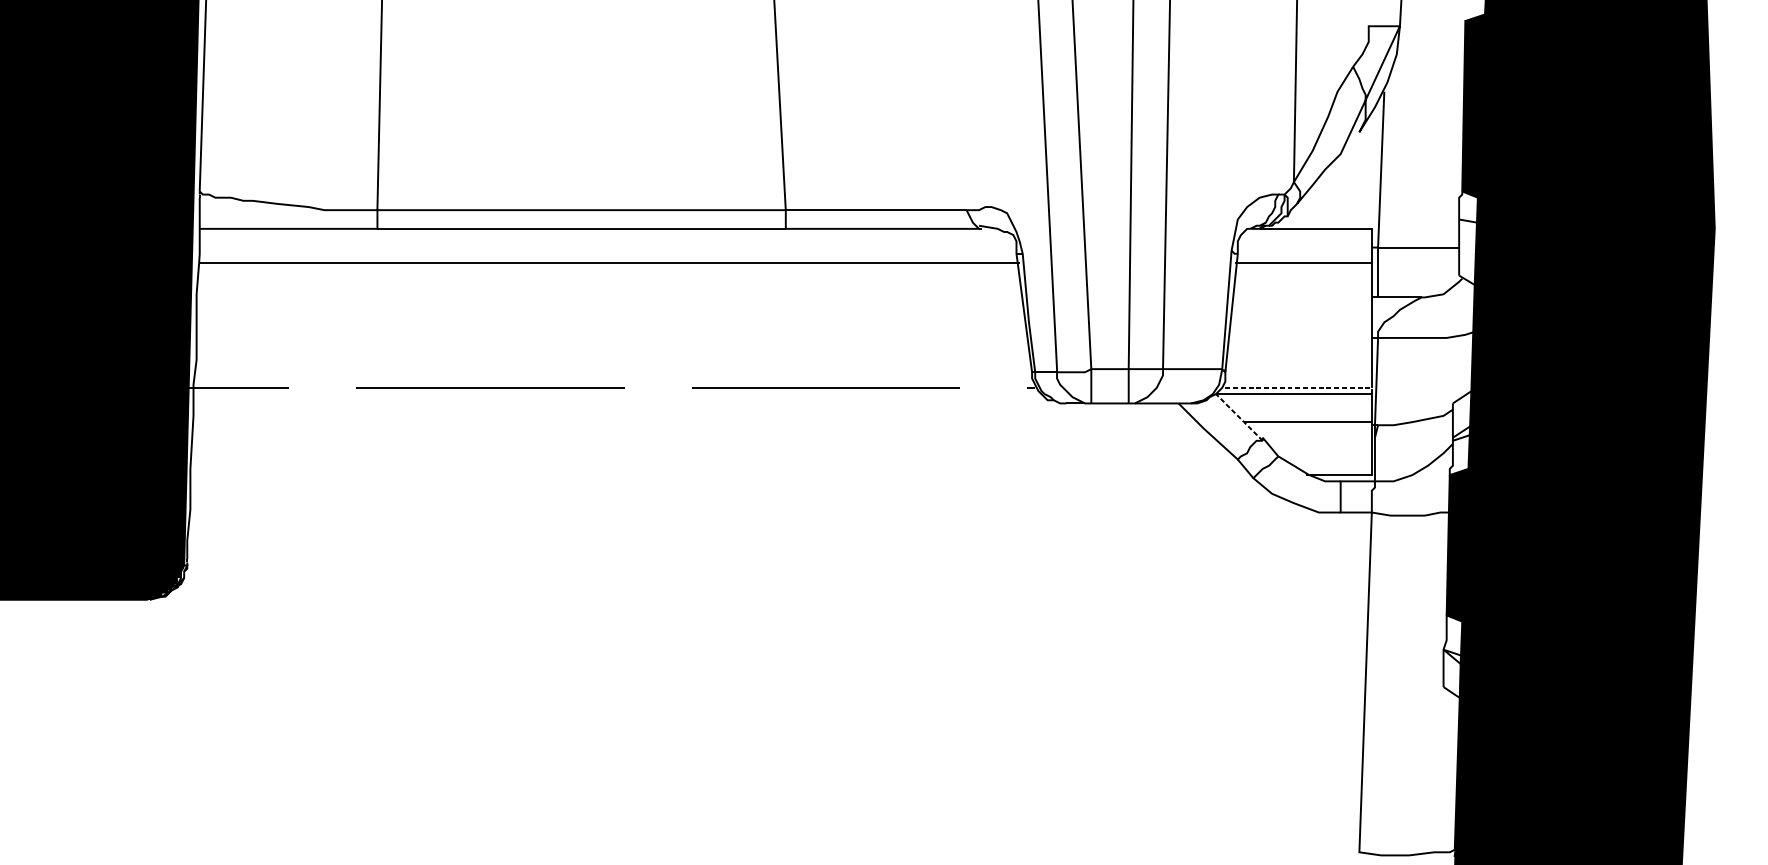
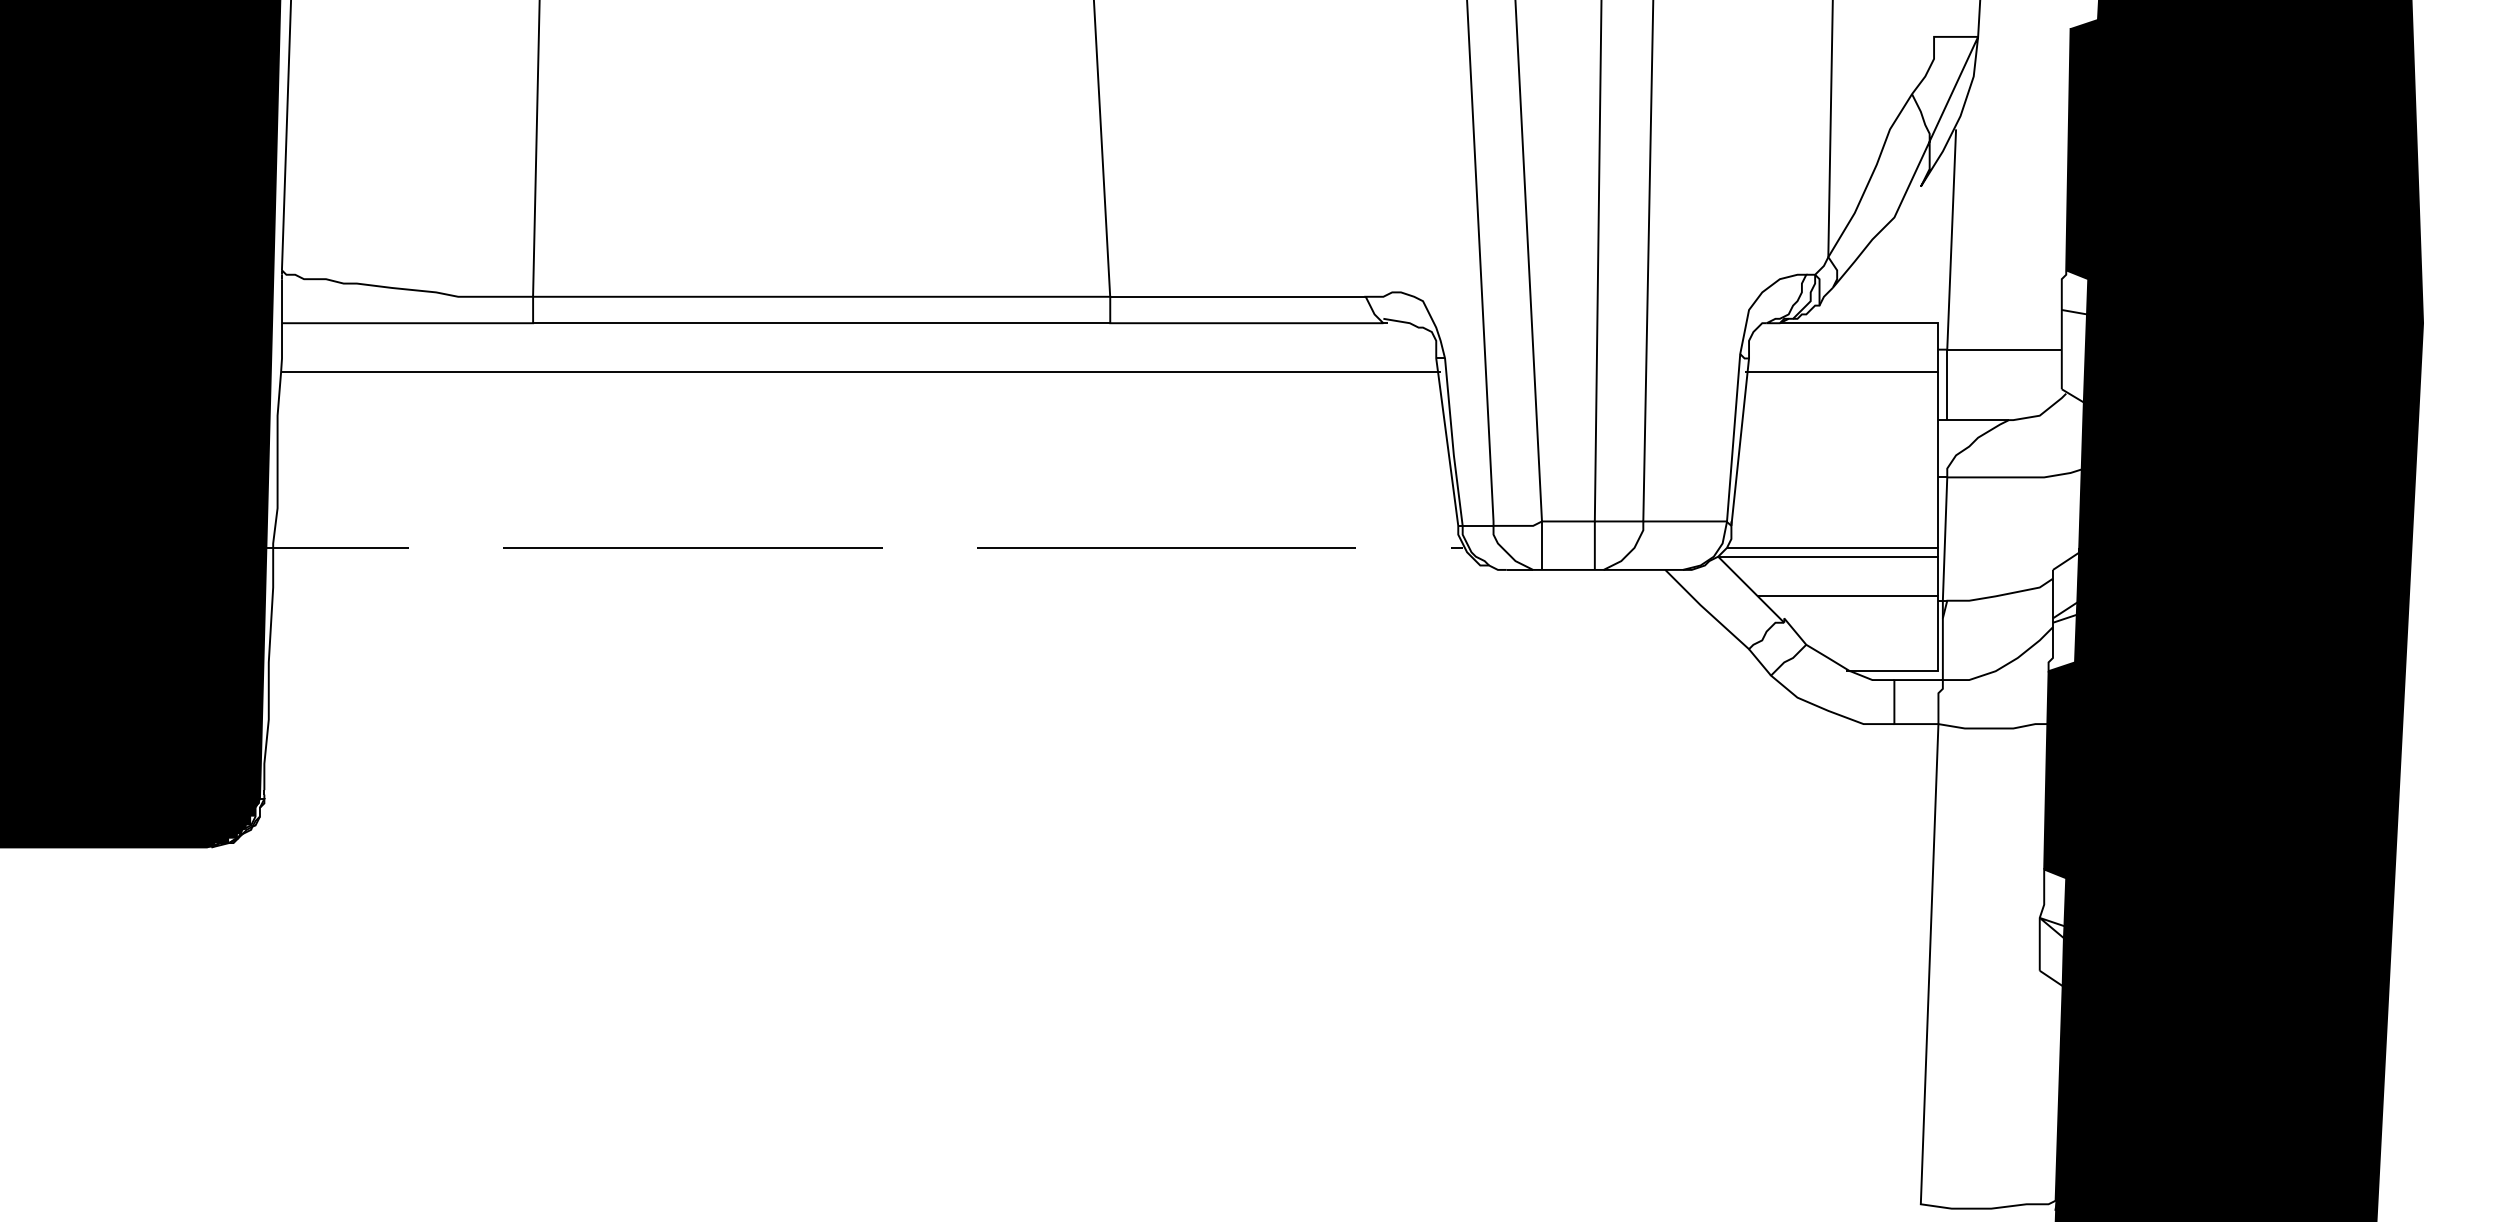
line: (1300, 387) -> (1837, 547), dashed -> solid
line: (1239, 417) -> (1751, 590), dashed -> solid

